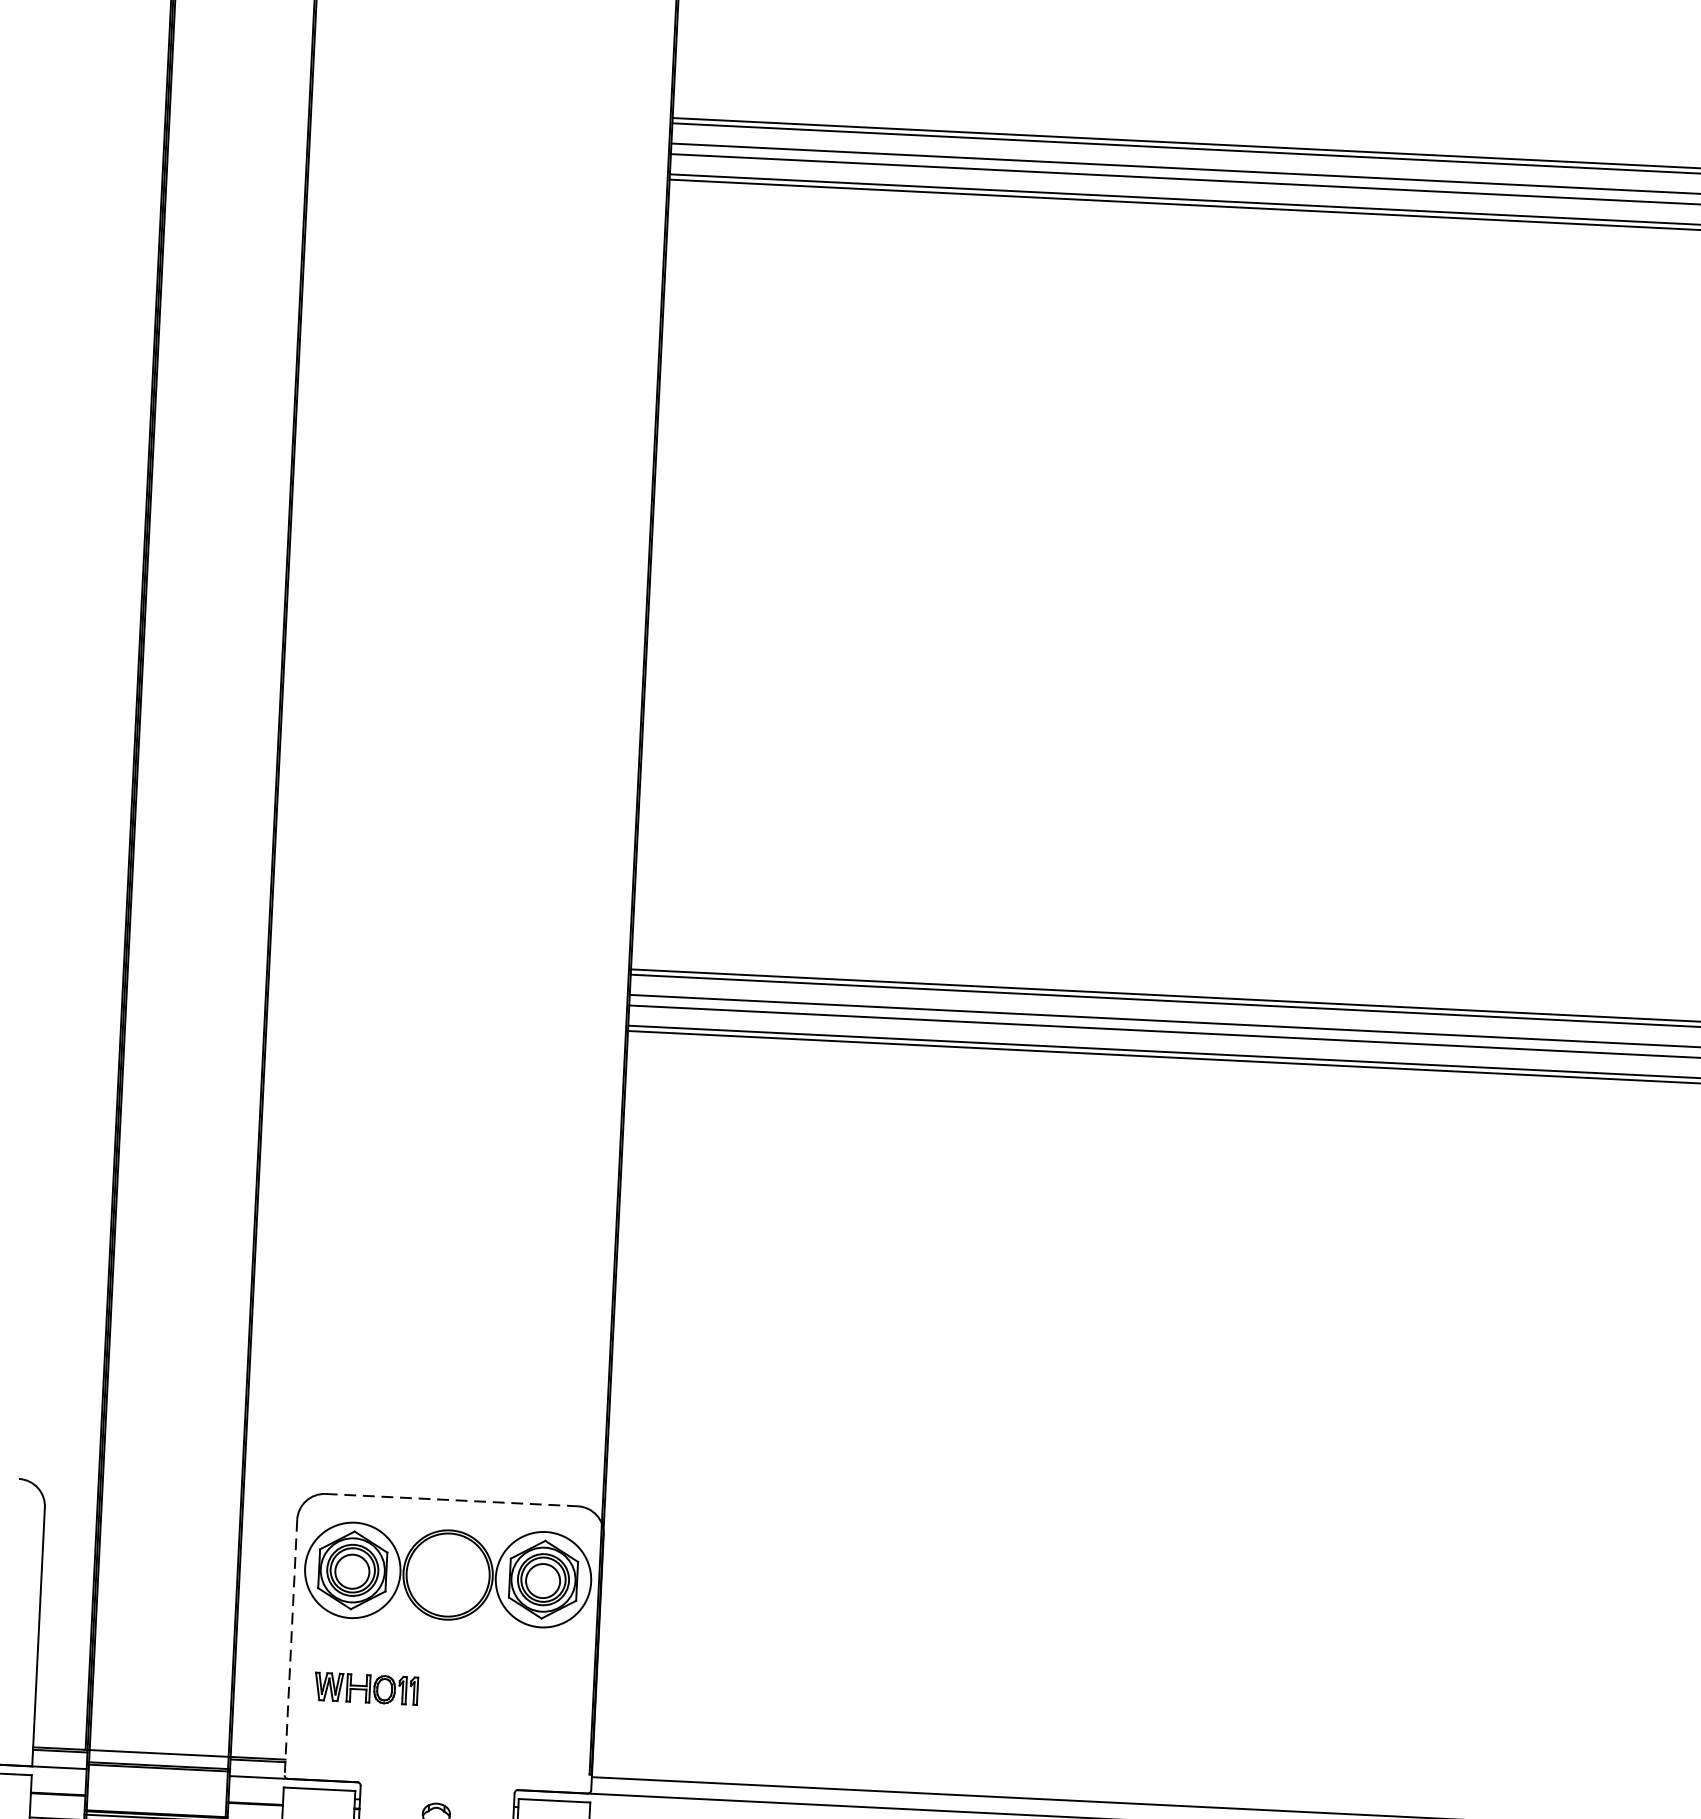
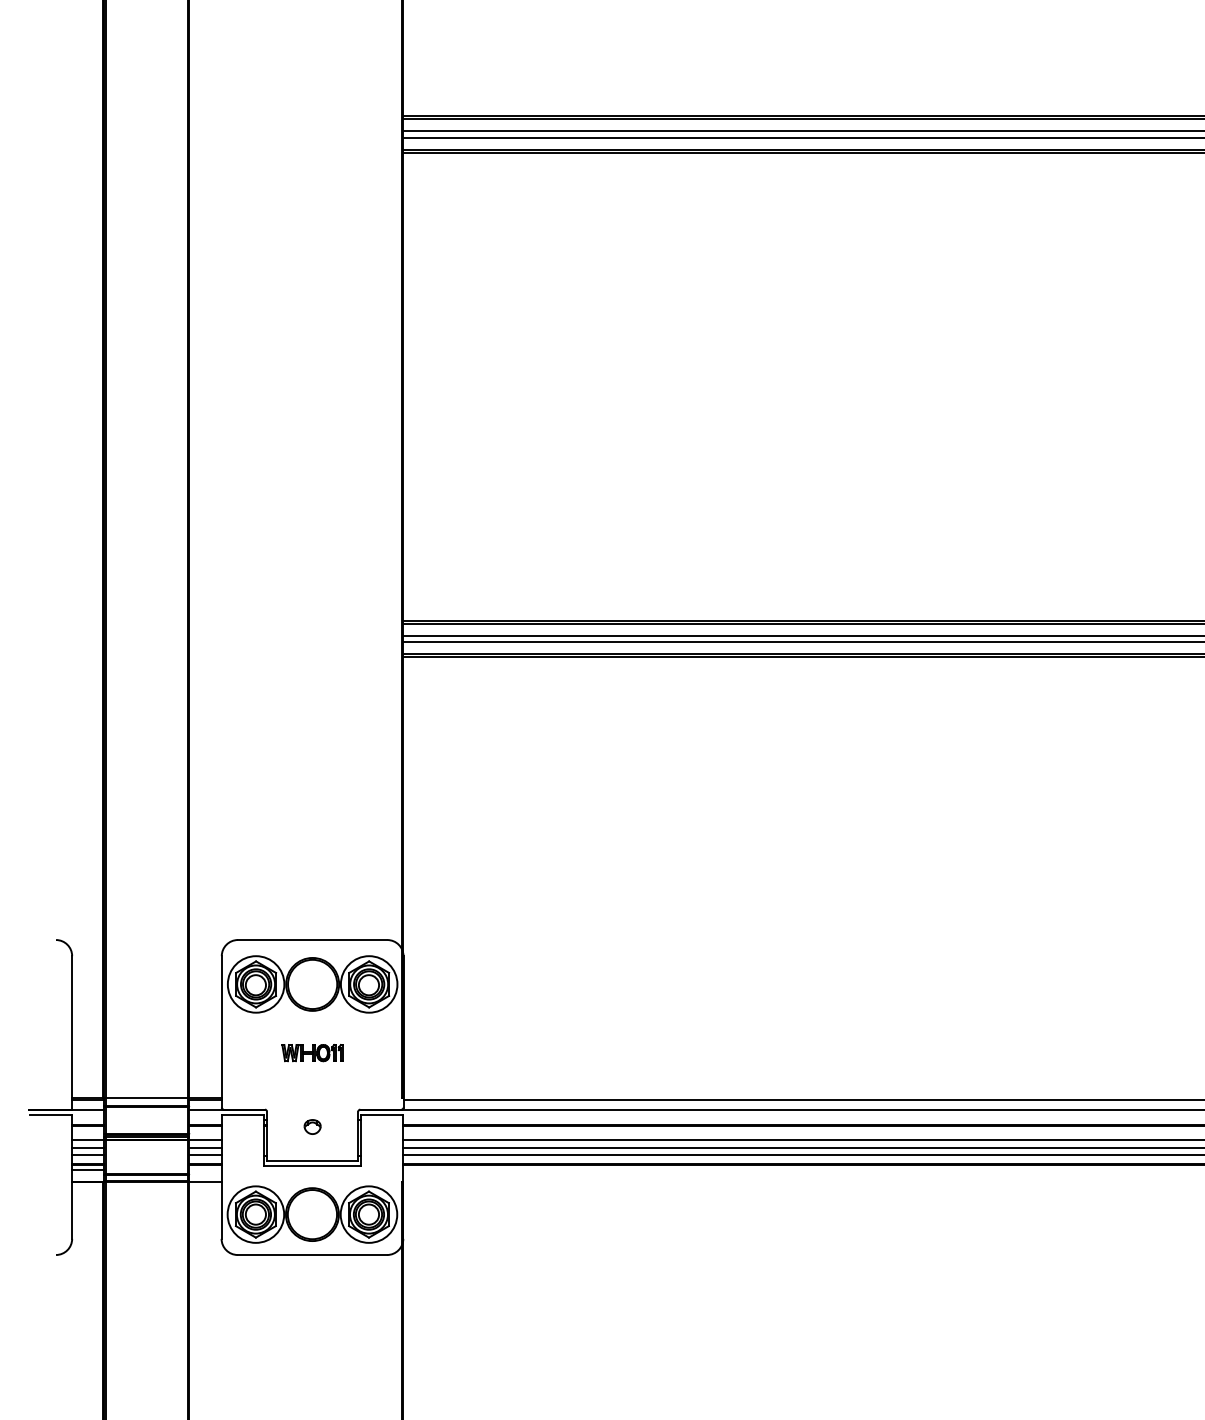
line: (451, 1500) -> (312, 940), dashed -> solid
line: (290, 1646) -> (221, 1031), dashed -> solid
part: (366, 1689) -> (312, 1053), moved

